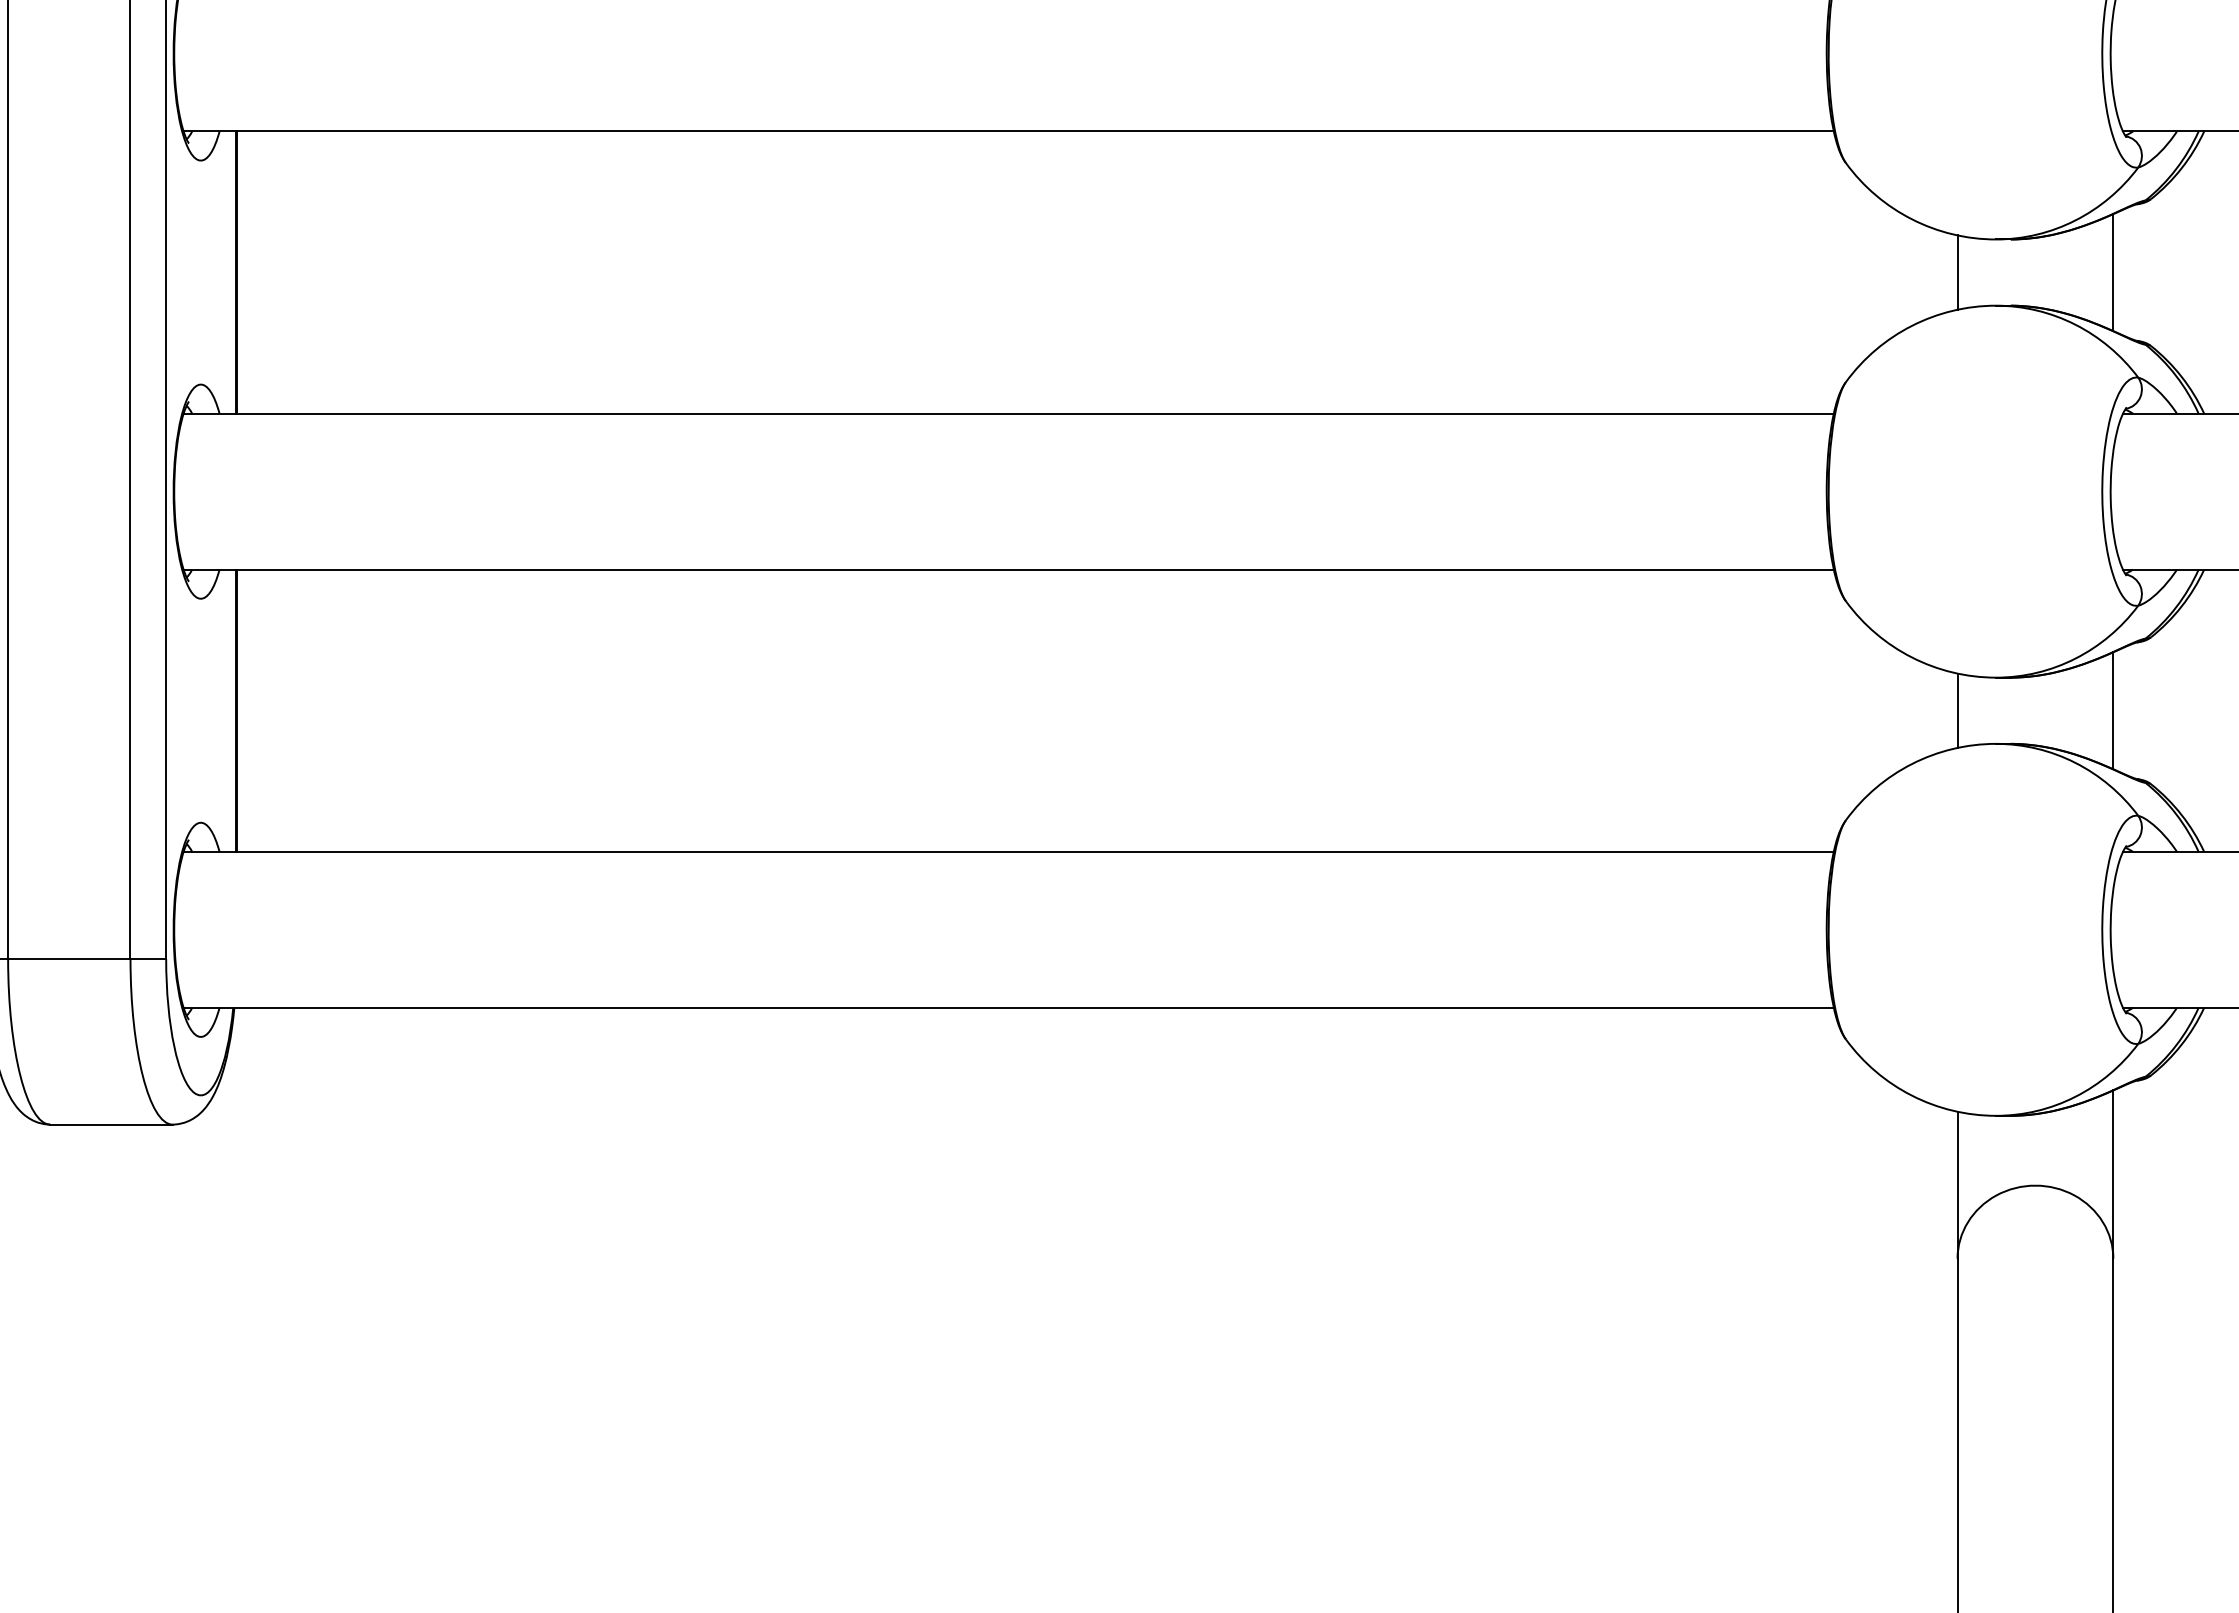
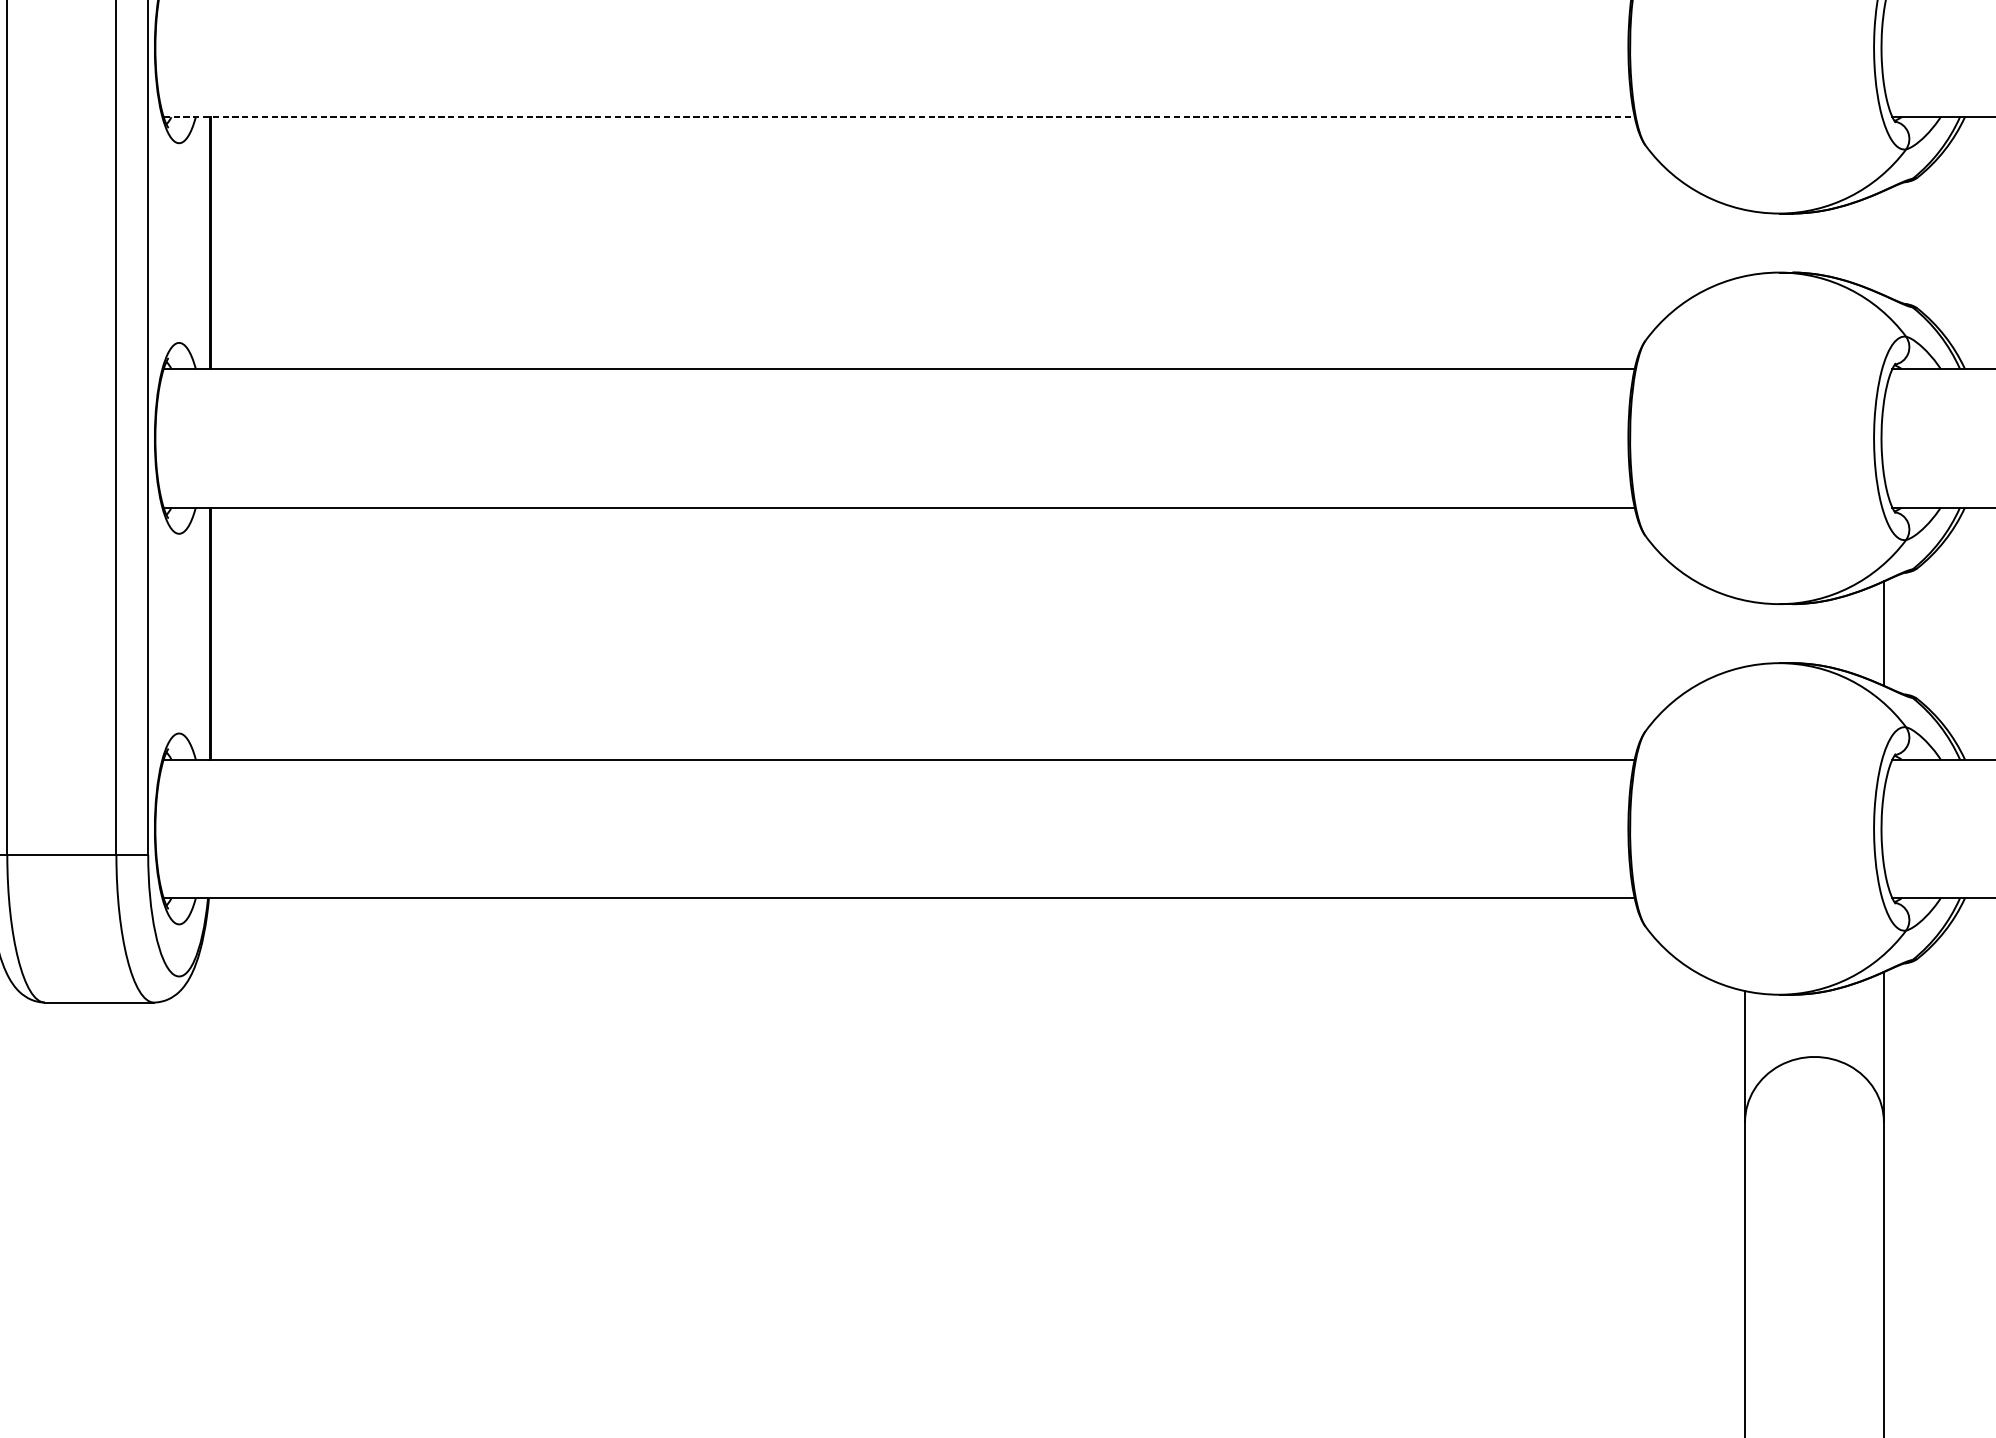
line: (1009, 131) -> (899, 117), solid -> dashed
line: (1957, 272) -> (1744, 242), removed
line: (2113, 272) -> (1884, 242), removed
line: (1957, 710) -> (1744, 633), removed

